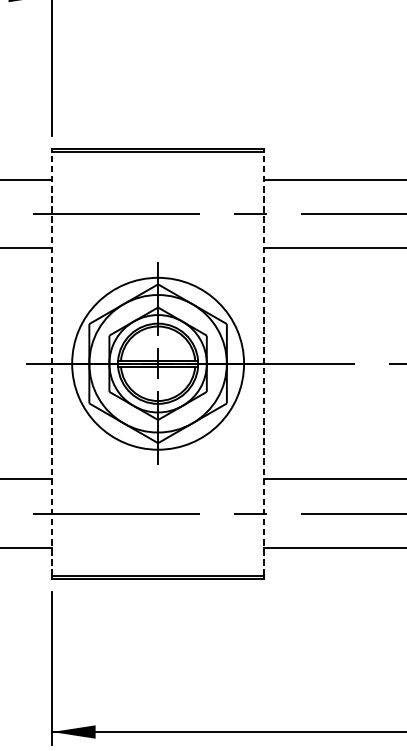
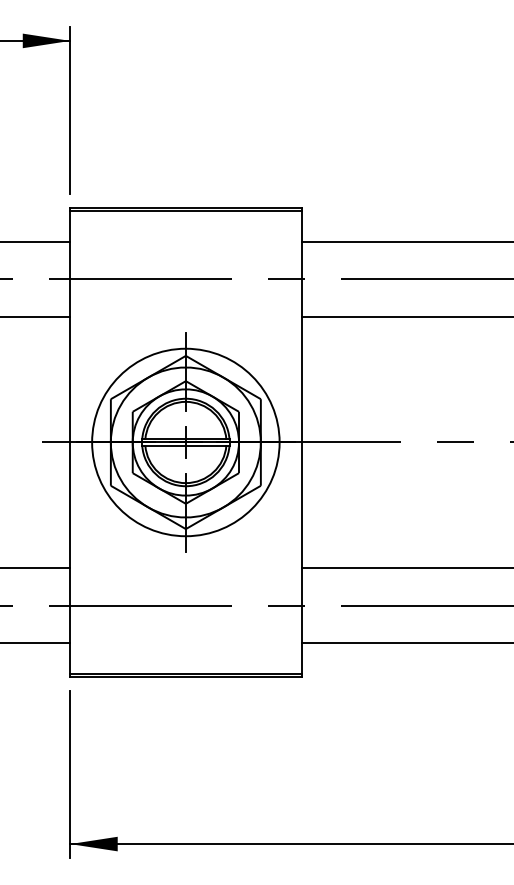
line: (52, 363) -> (70, 442), dashed -> solid
line: (264, 363) -> (301, 442), dashed -> solid

